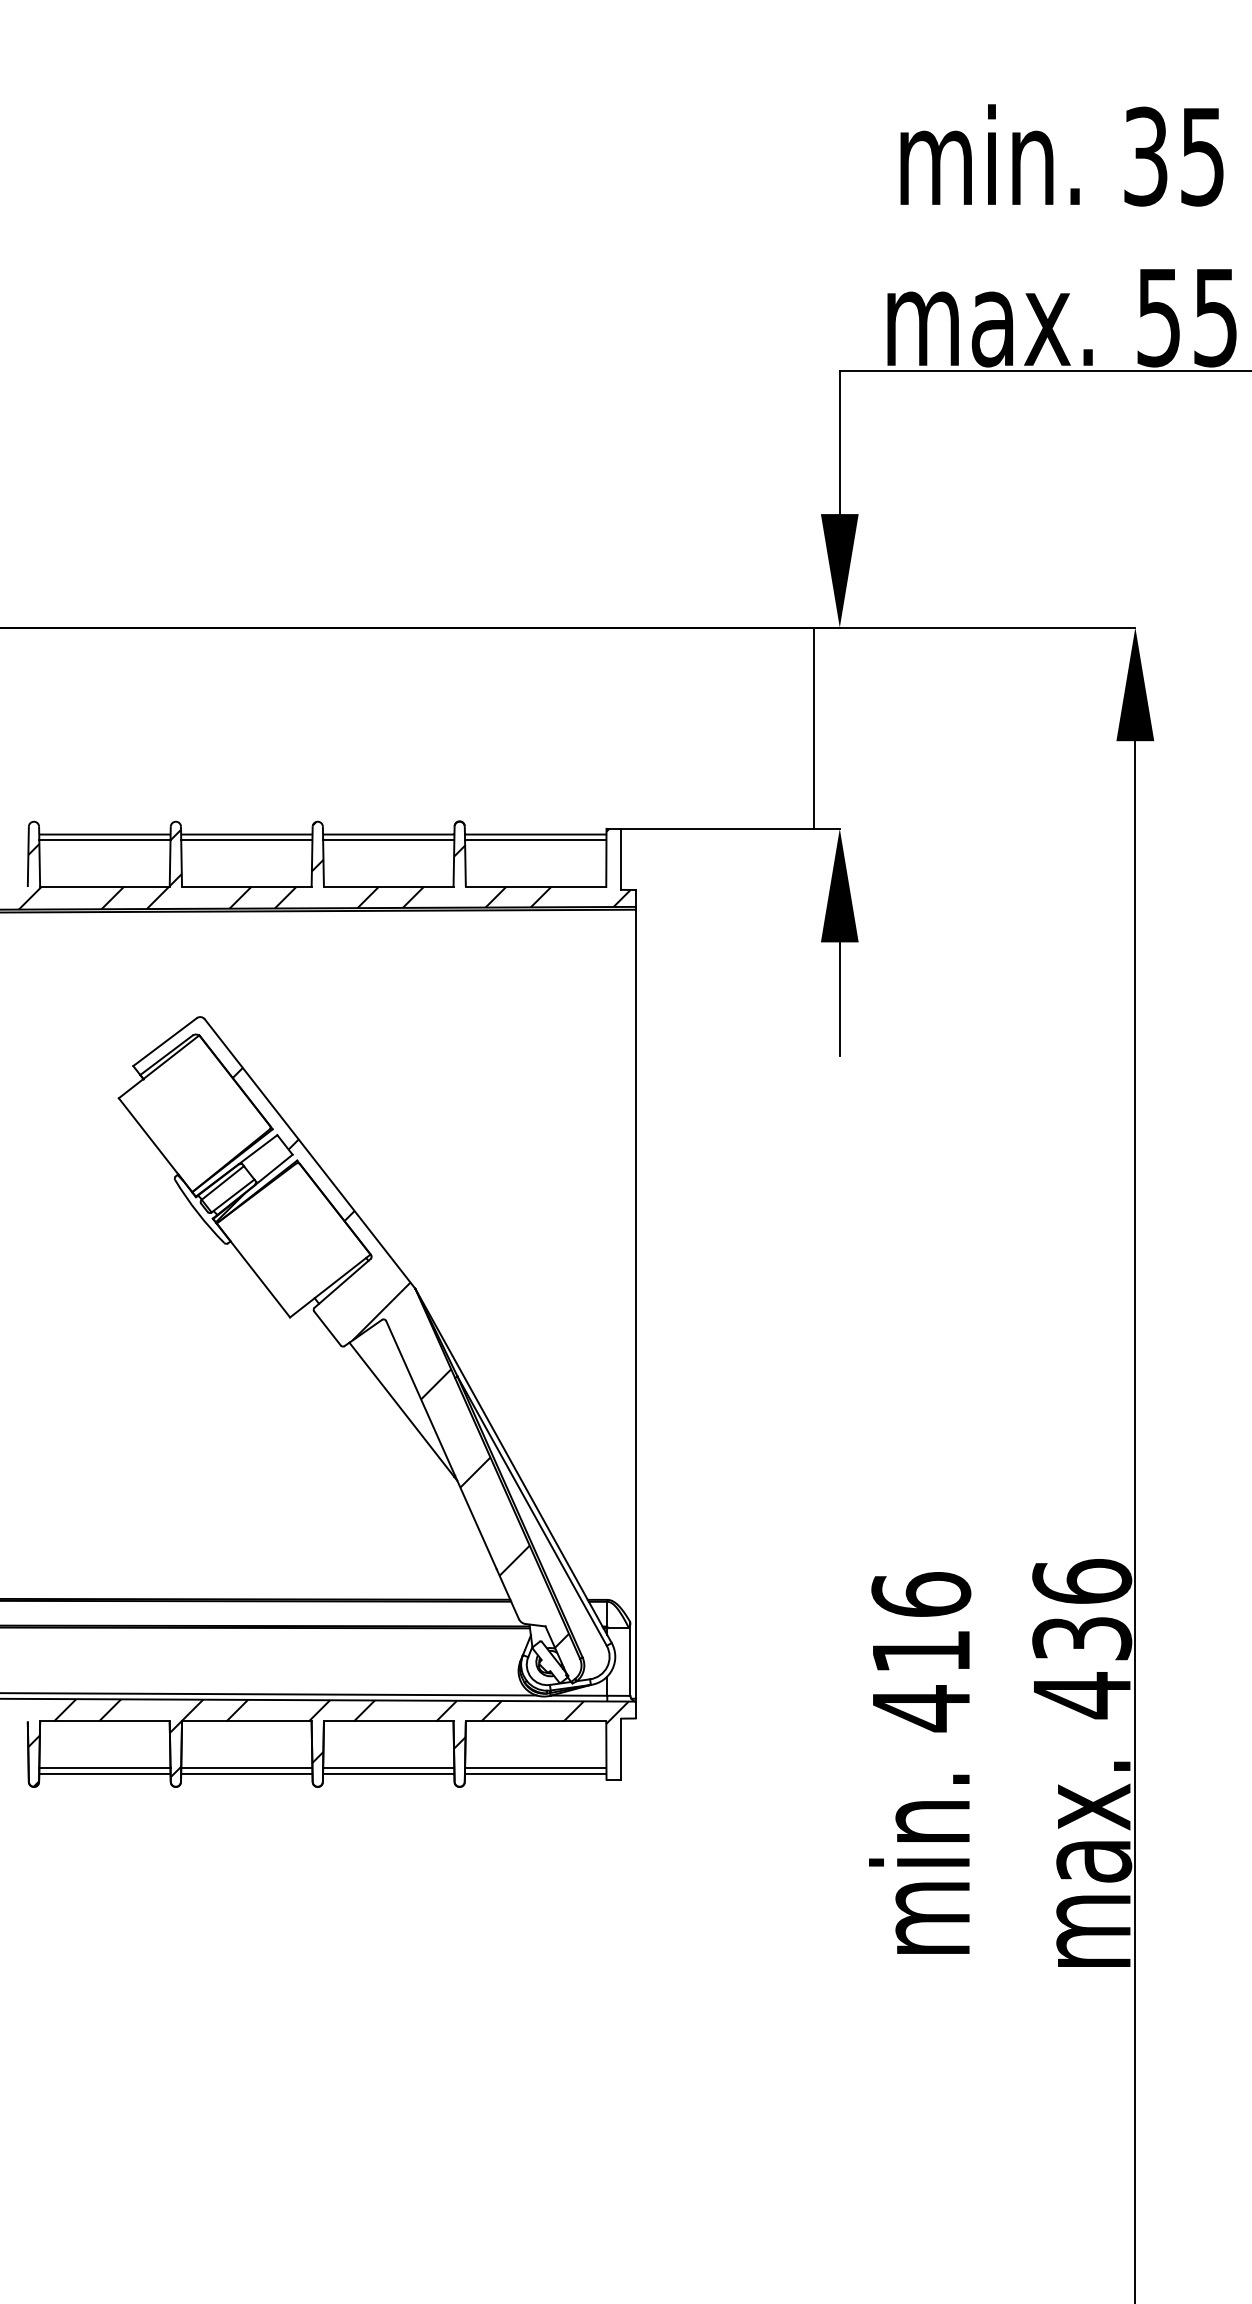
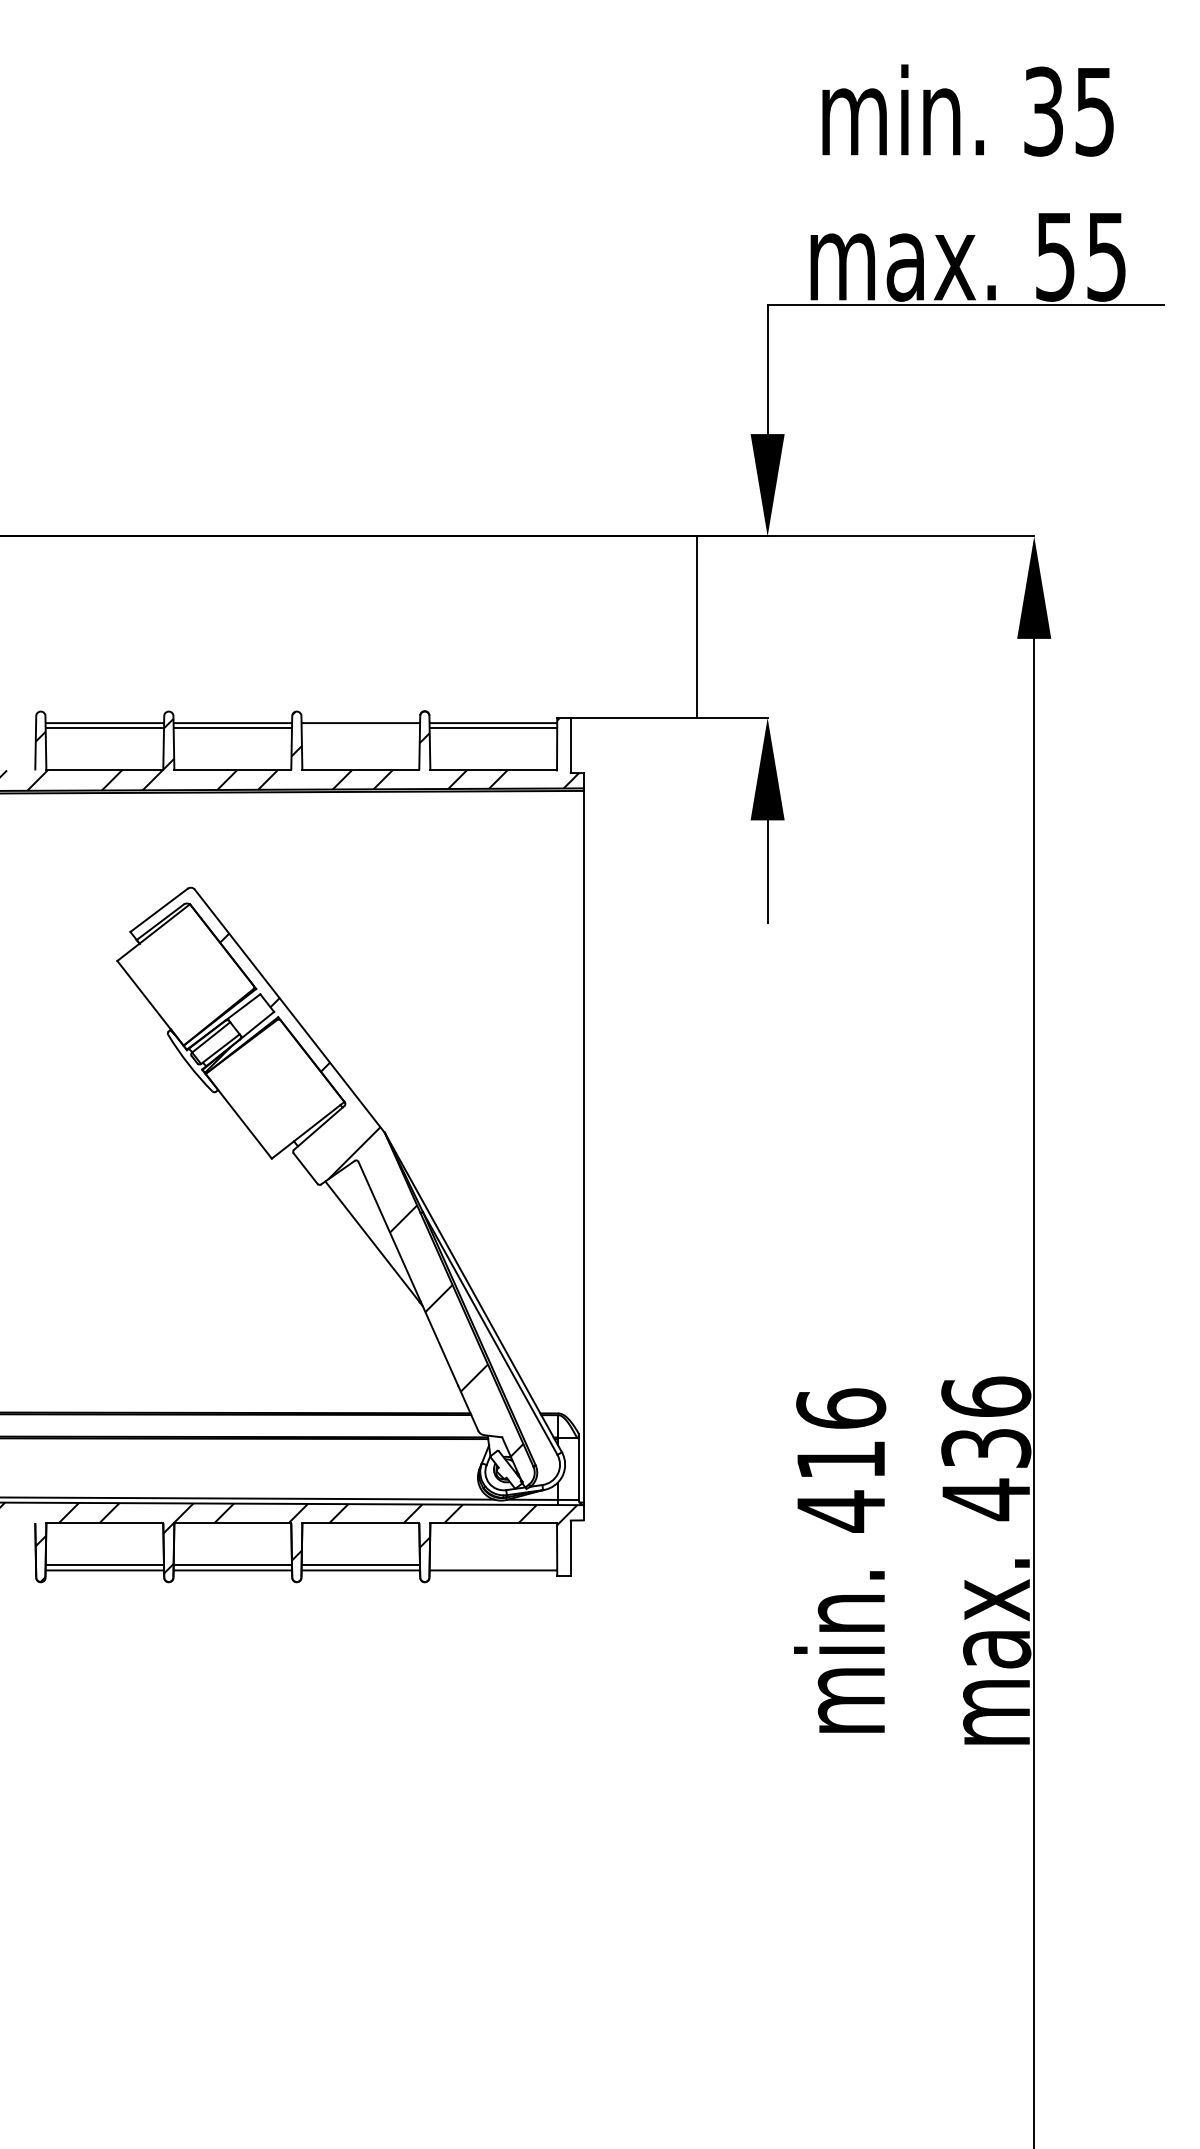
line: (813, 727) -> (696, 626), moved
line: (388, 840) -> (360, 728), removed
line: (535, 1768) -> (493, 1565), removed

